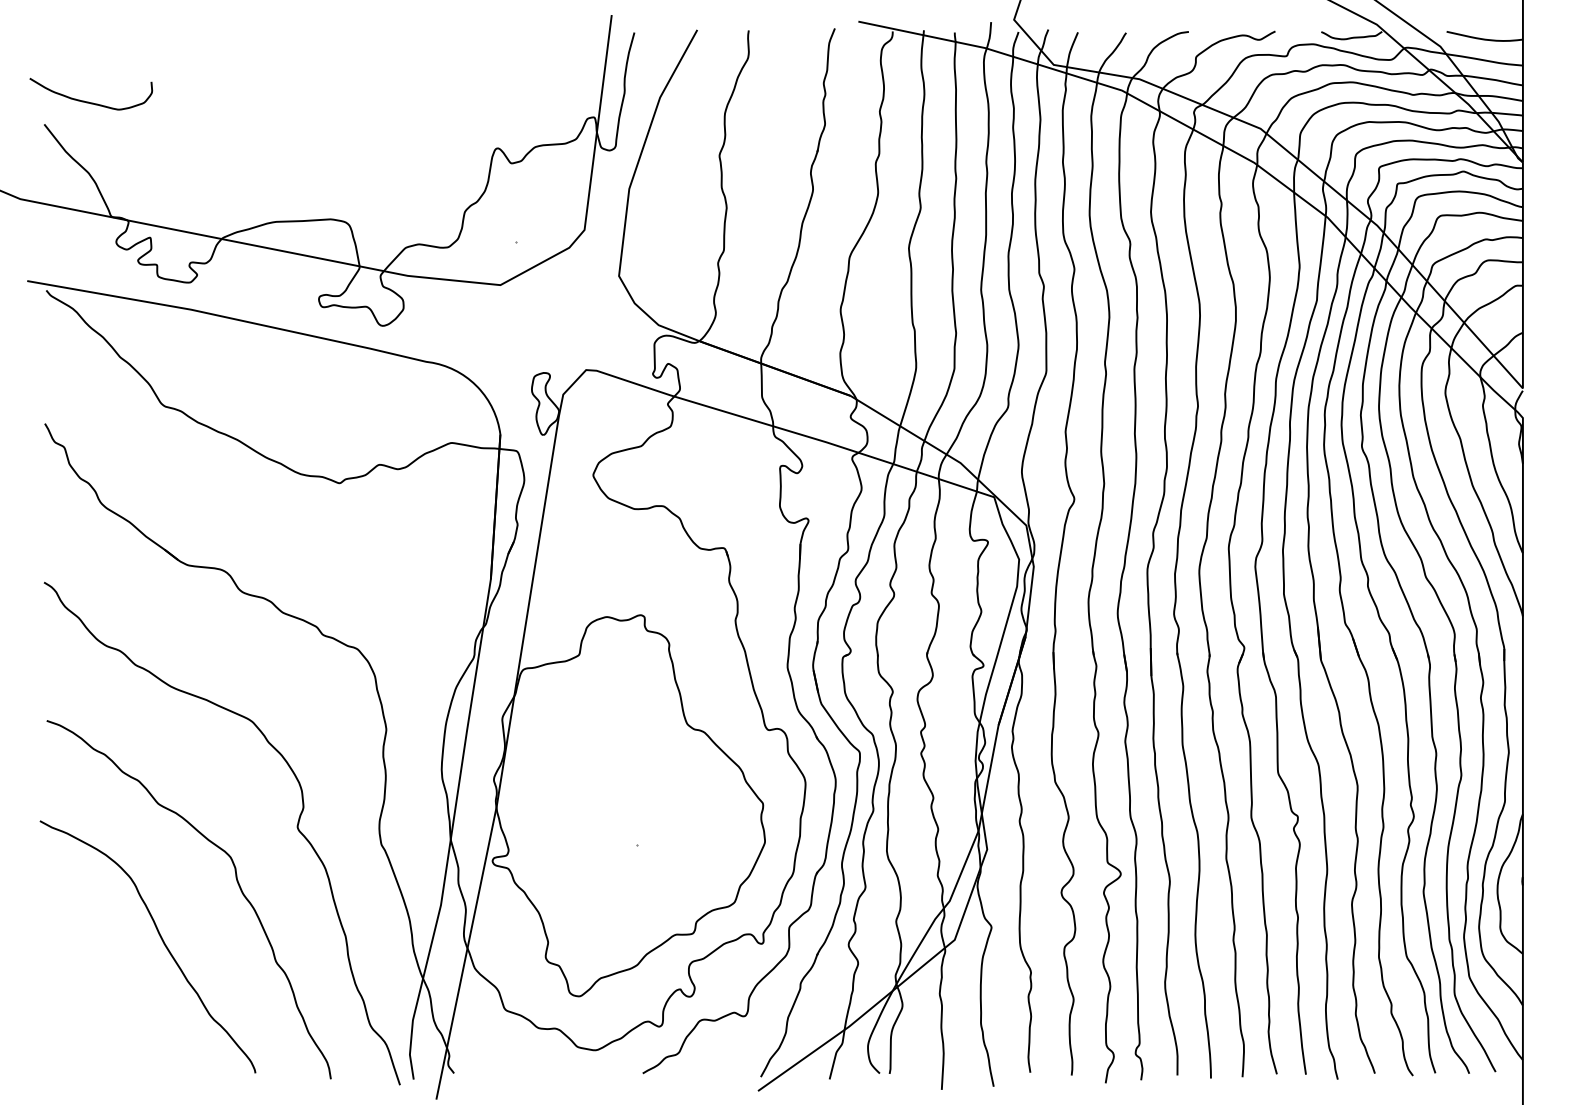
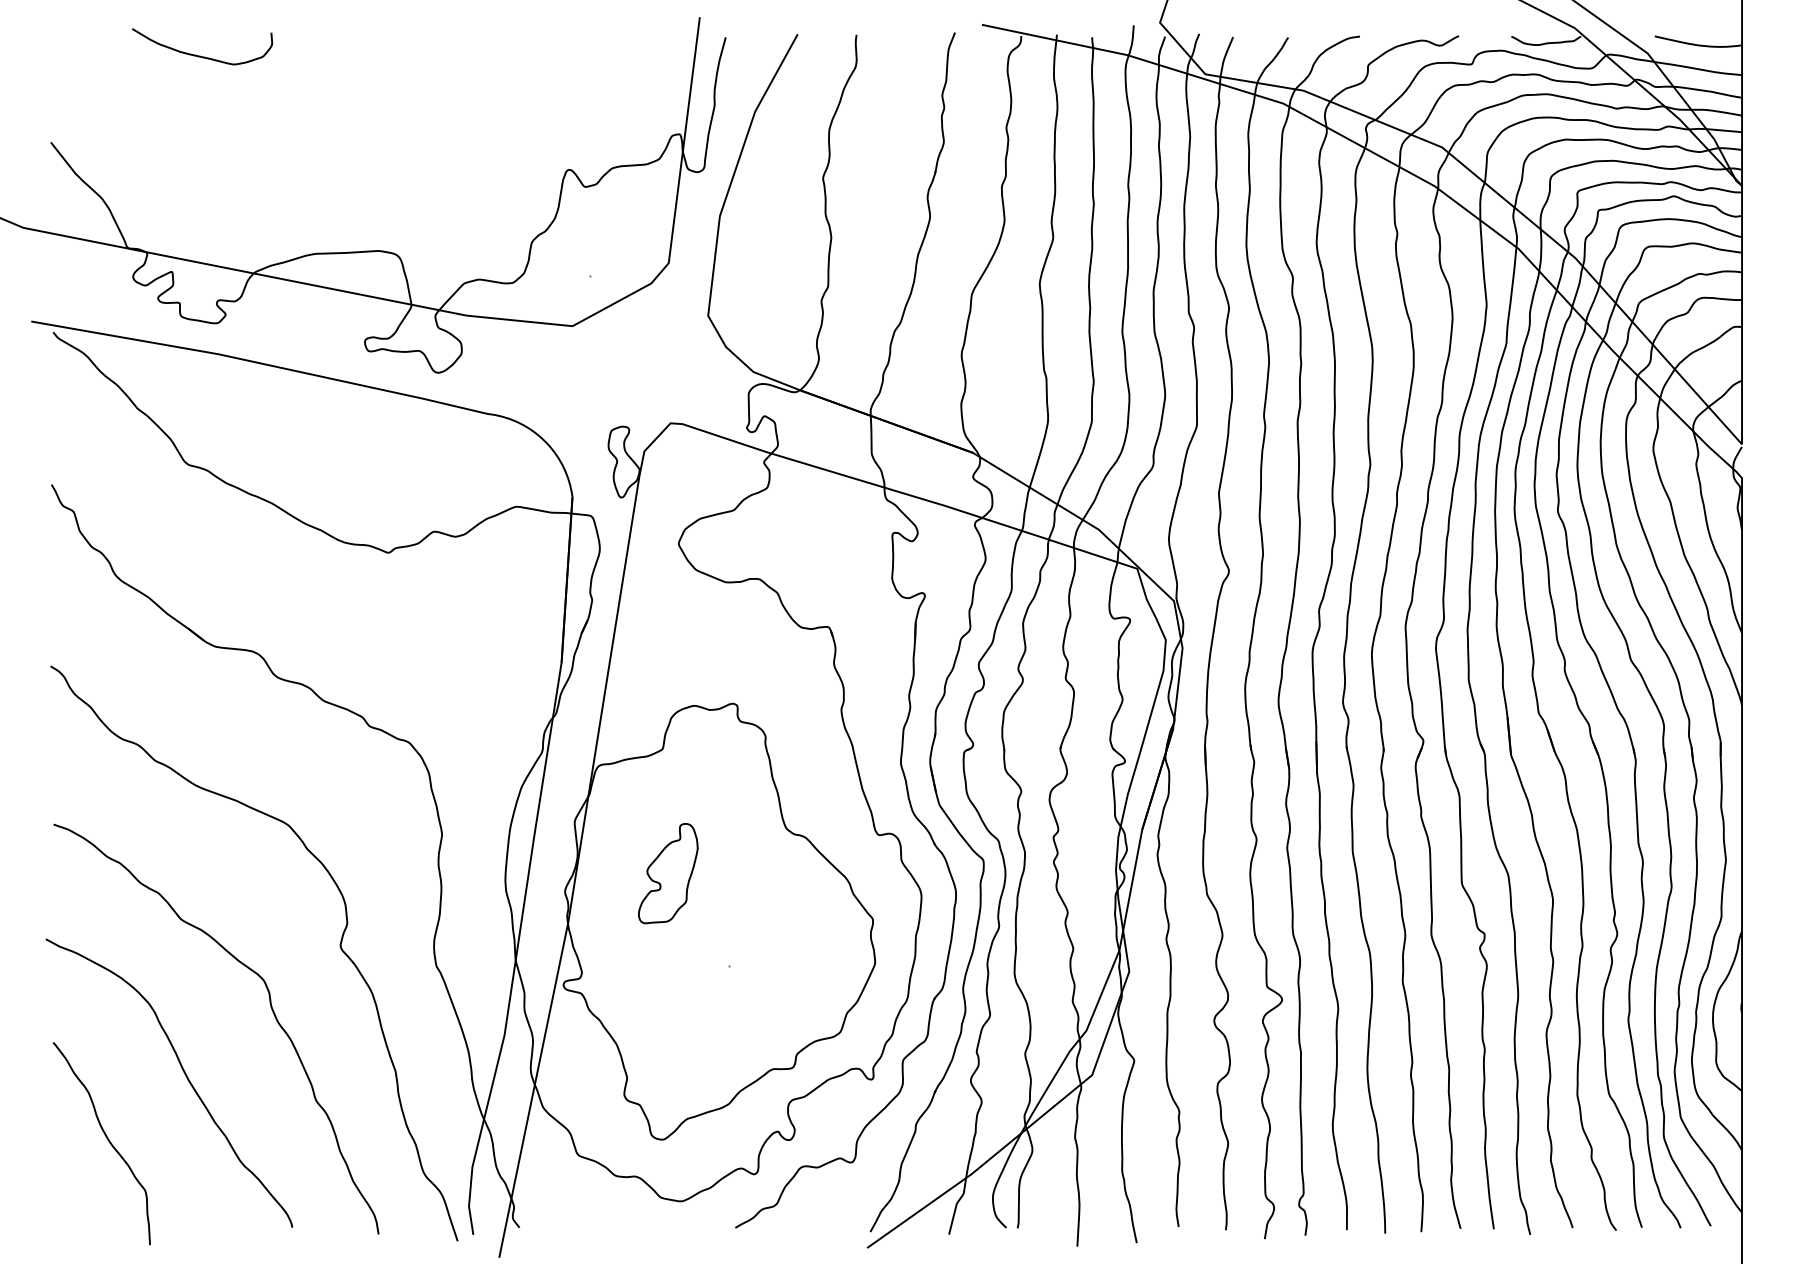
curve: (89, 101) -> (200, 55), moved
part: (584, 763) -> (668, 873), added
curve: (93, 997) -> (107, 1140), added

